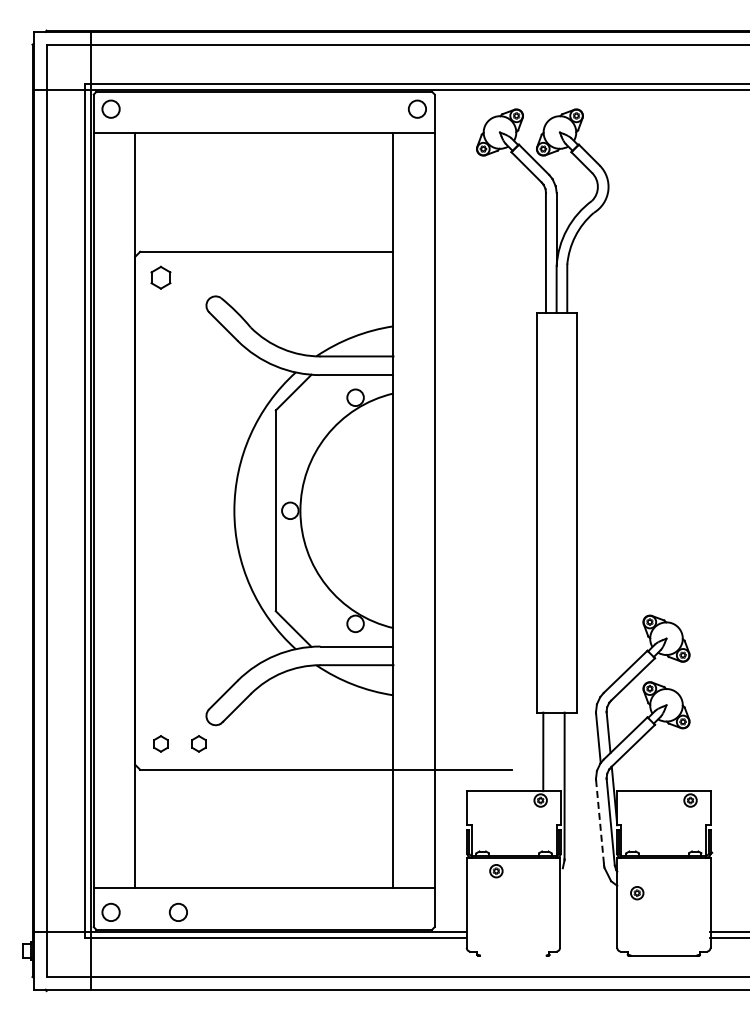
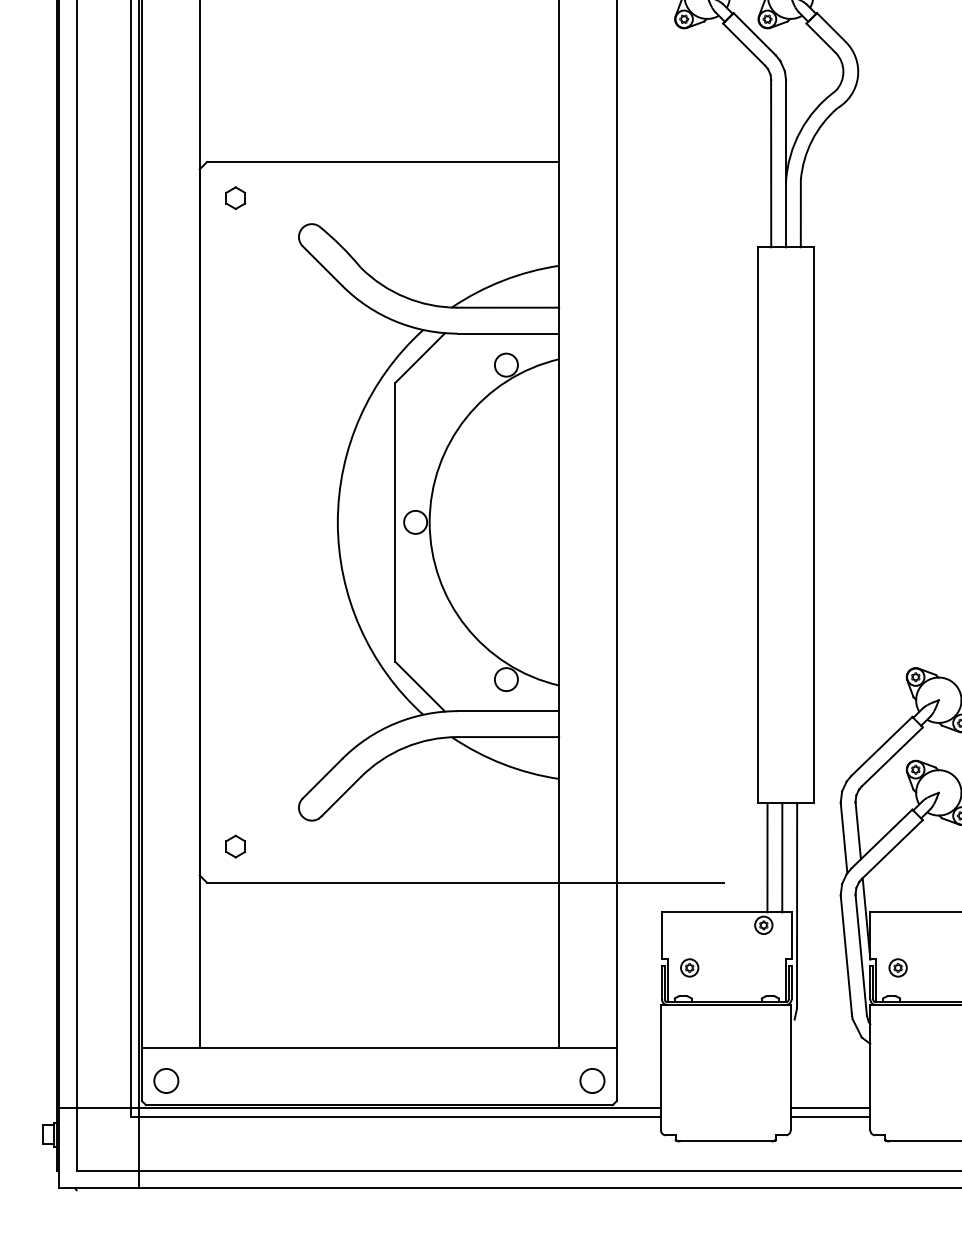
part: (160, 277) -> (235, 197), size x0.71
part: (198, 743) -> (287, 845), removed
line: (553, 751) -> (781, 857), added
line: (600, 822) -> (847, 955), dashed -> solid
part: (496, 871) -> (689, 968), moved
part: (637, 893) -> (898, 968), moved
circle: (177, 911) -> (591, 1079), moved
line: (588, 932) -> (830, 1108), added
line: (588, 938) -> (830, 1117), added
line: (513, 955) -> (726, 1140), added

